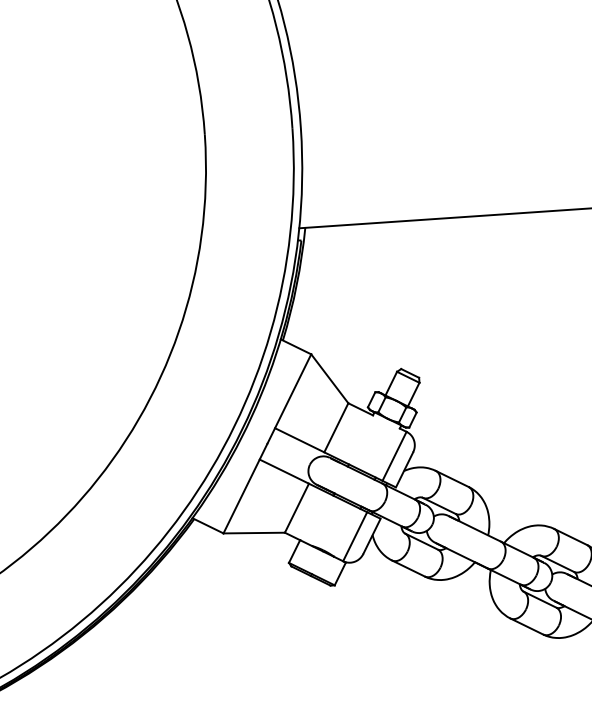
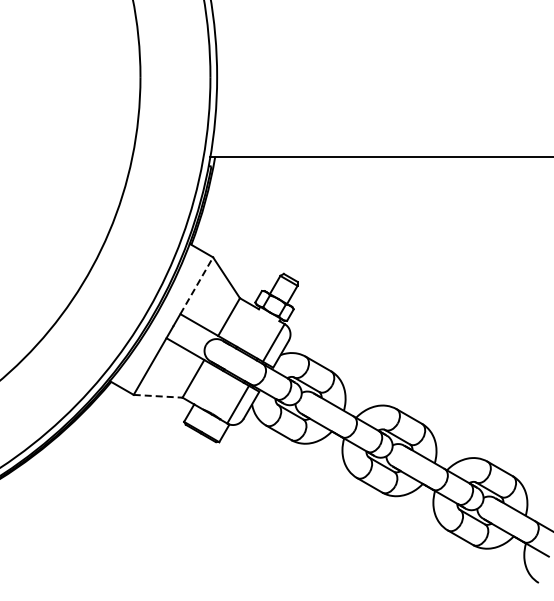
line: (292, 390) -> (196, 285), solid -> dashed
line: (254, 533) -> (158, 396), solid -> dashed

